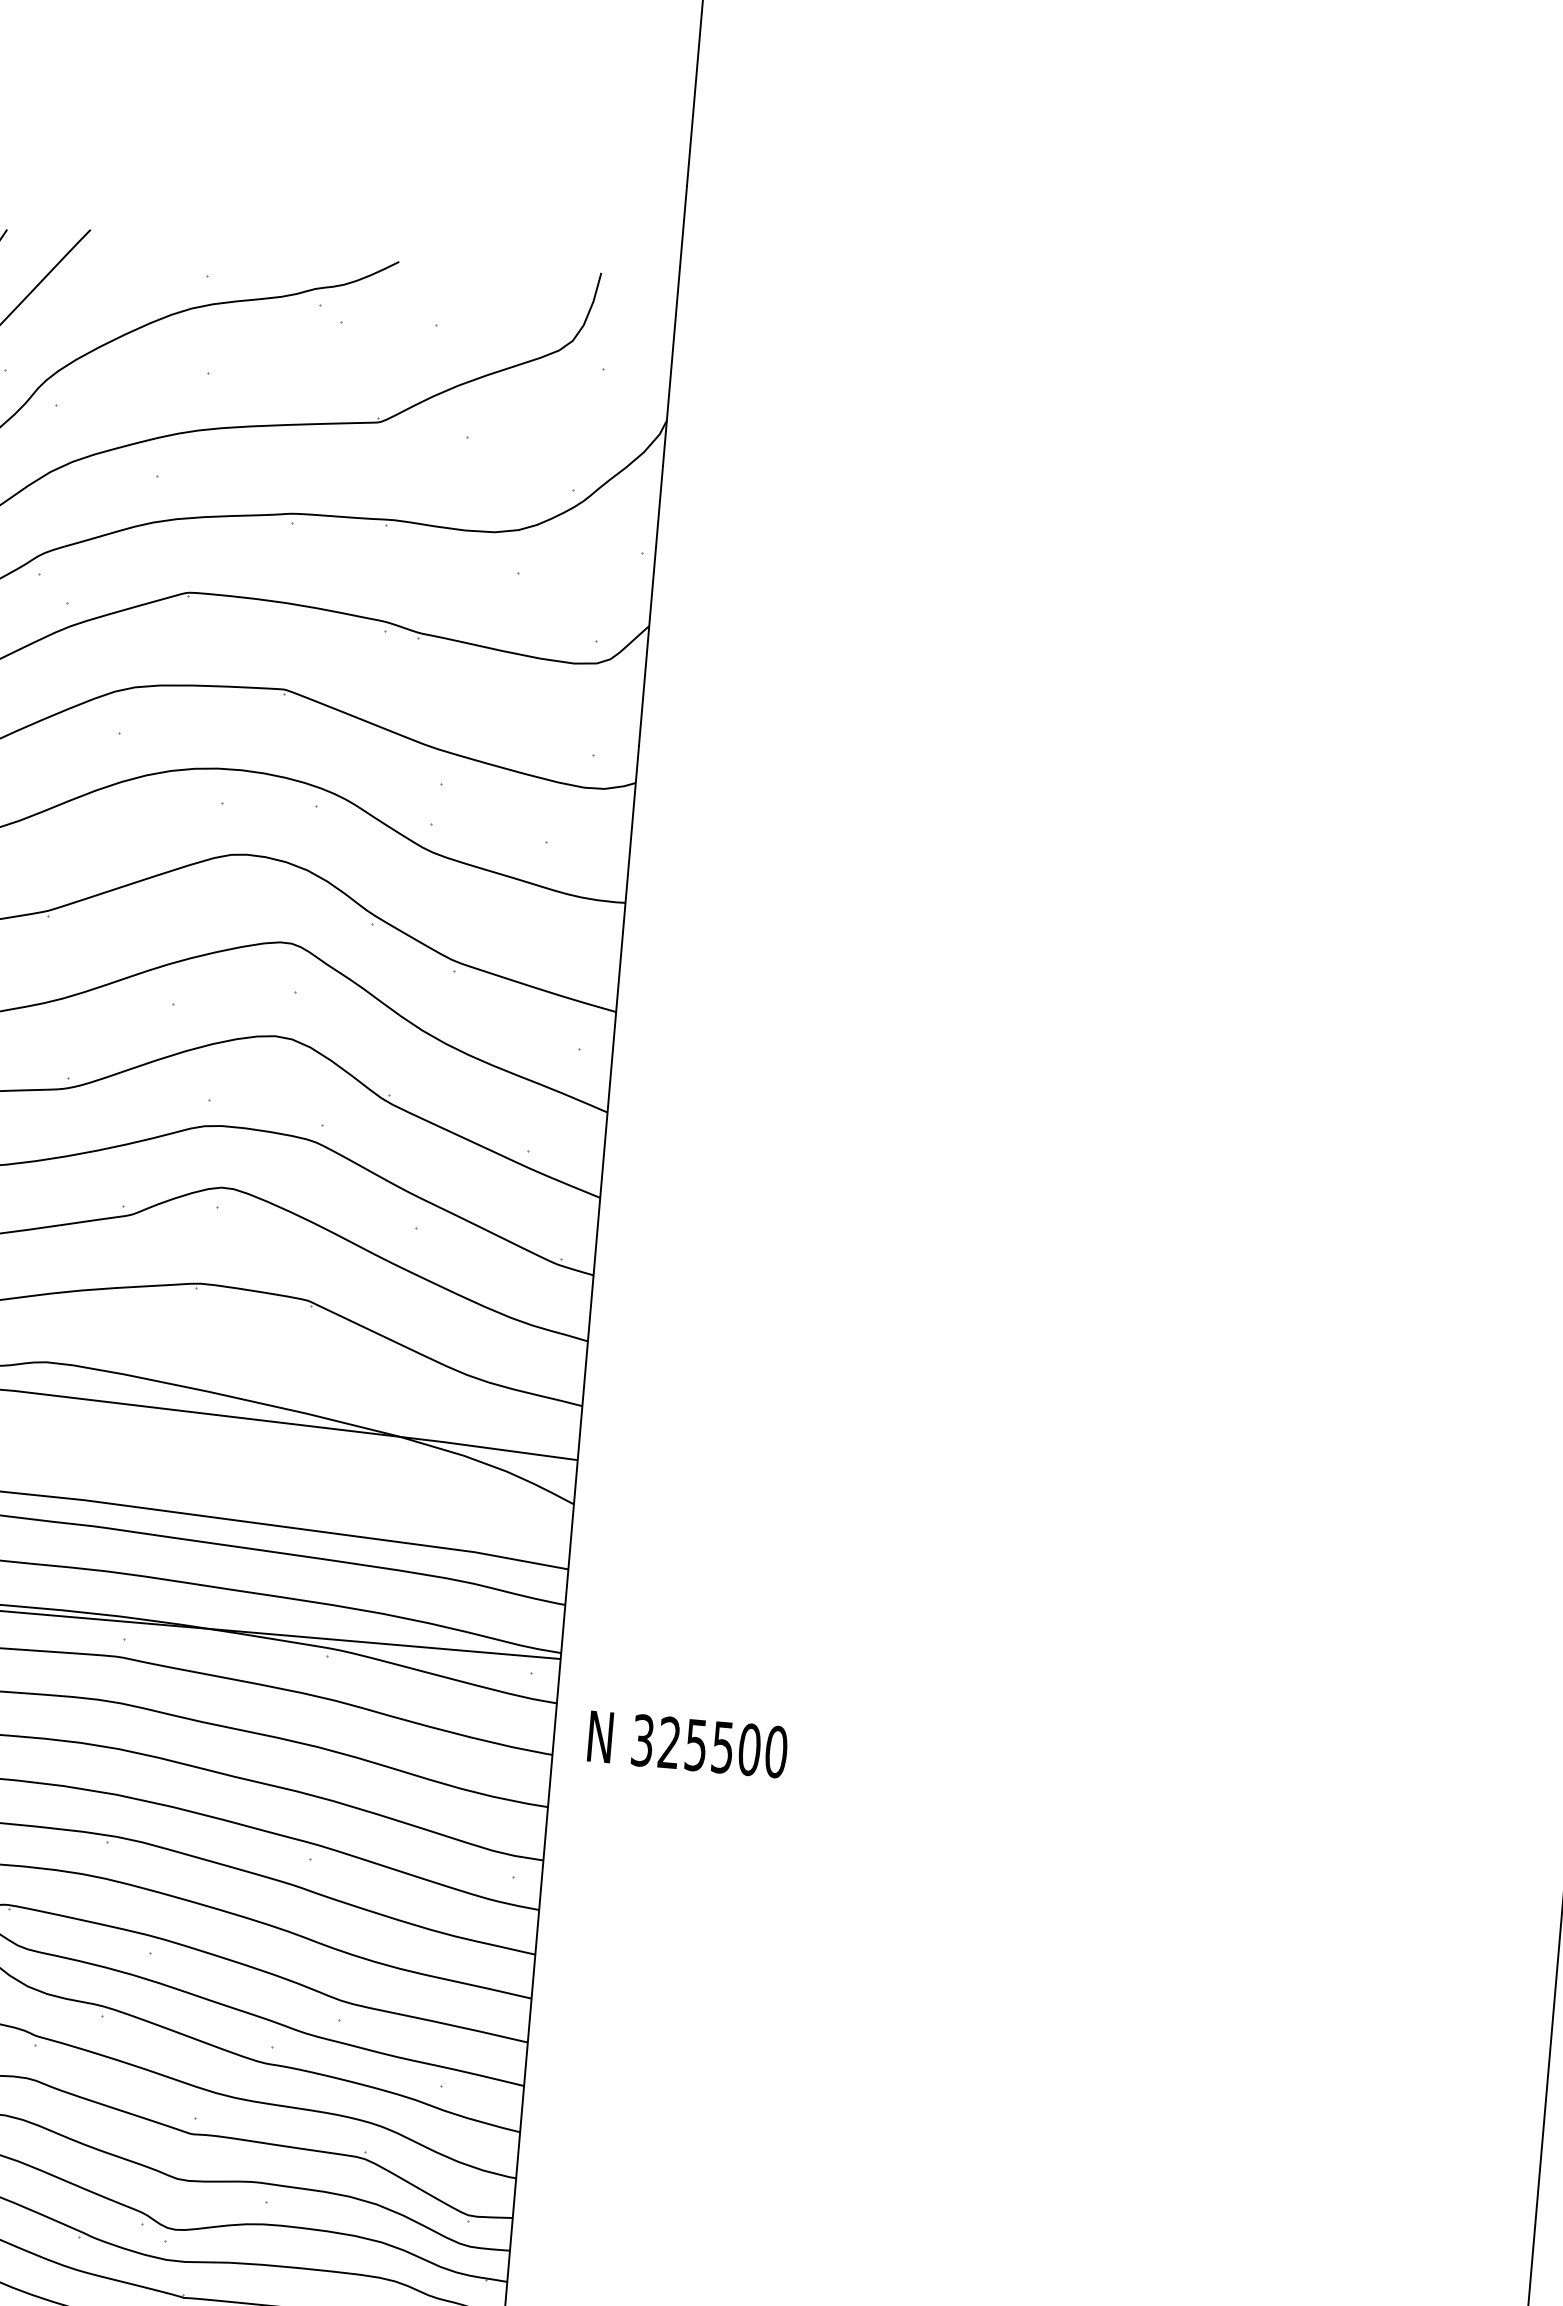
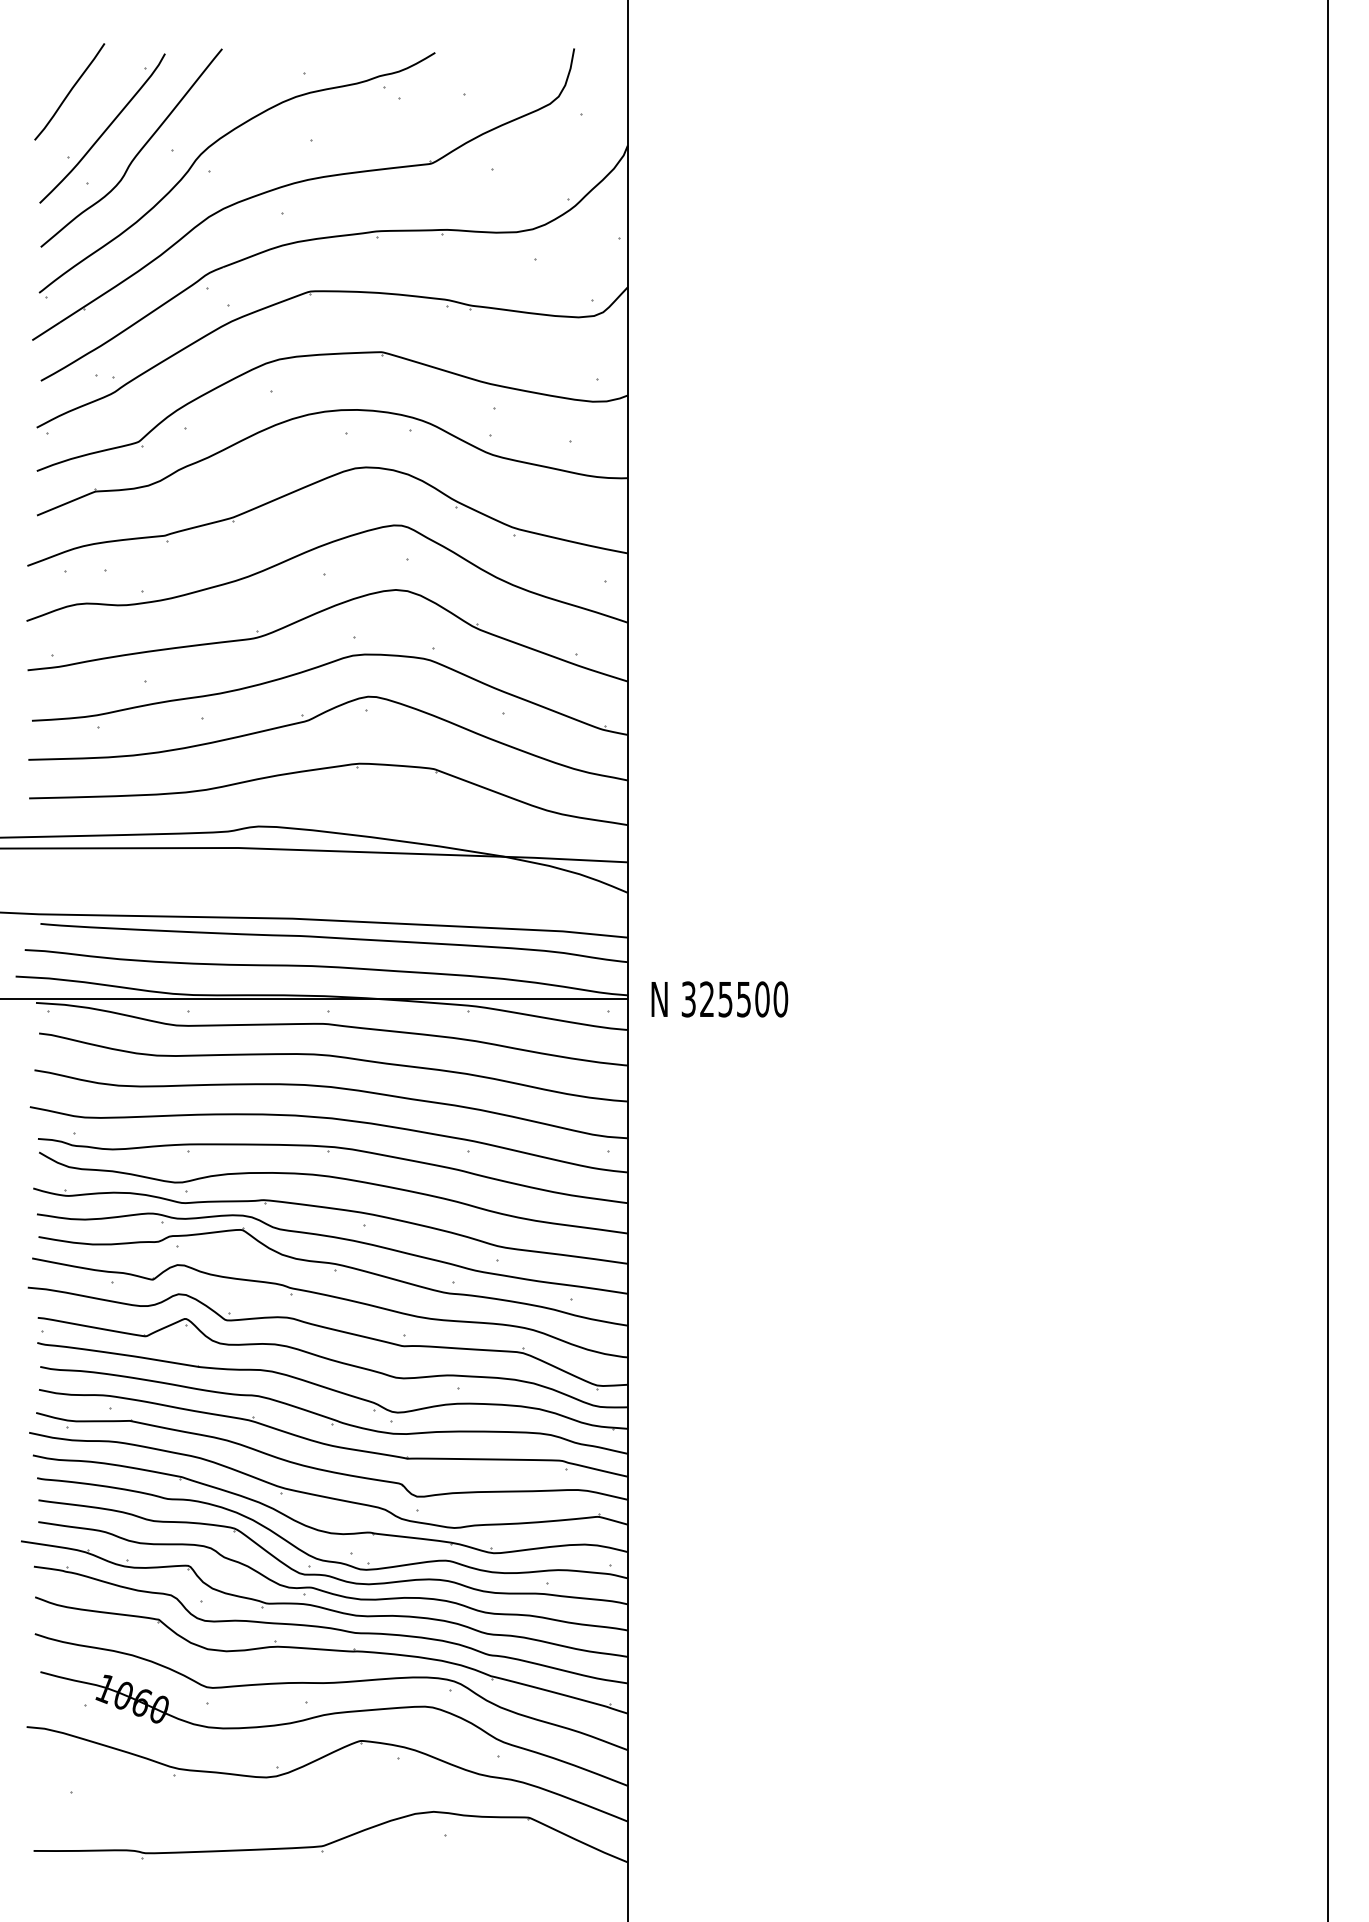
text: (687, 1744) -> (719, 999), moved

